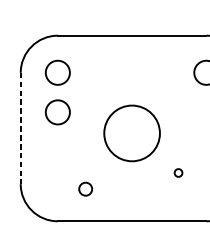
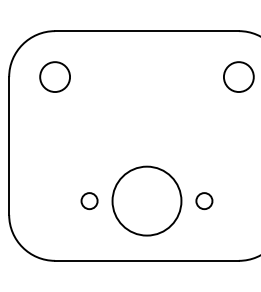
circle: (57, 111) -> (54, 125), removed
line: (21, 128) -> (9, 146), dashed -> solid
circle: (131, 132) -> (146, 200), moved
circle: (178, 172) -> (204, 200), size x1.67
circle: (85, 188) -> (89, 200), moved

